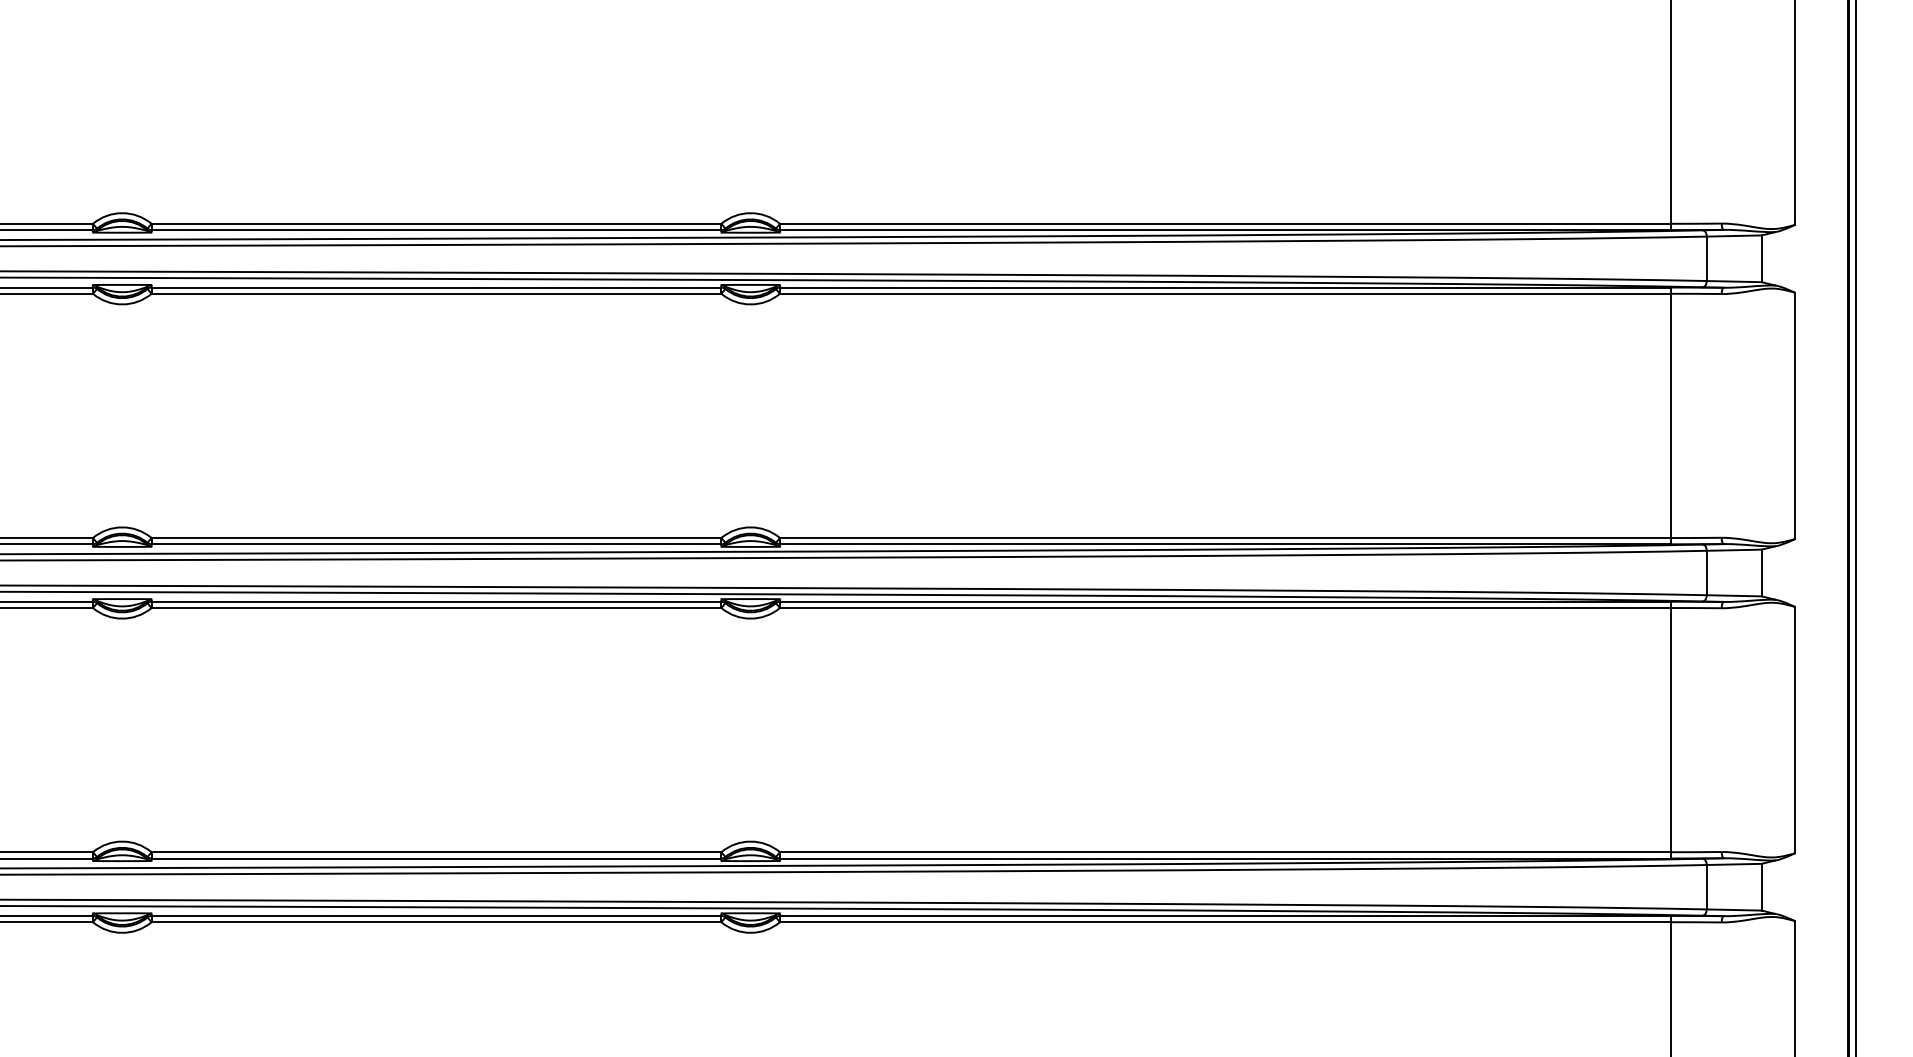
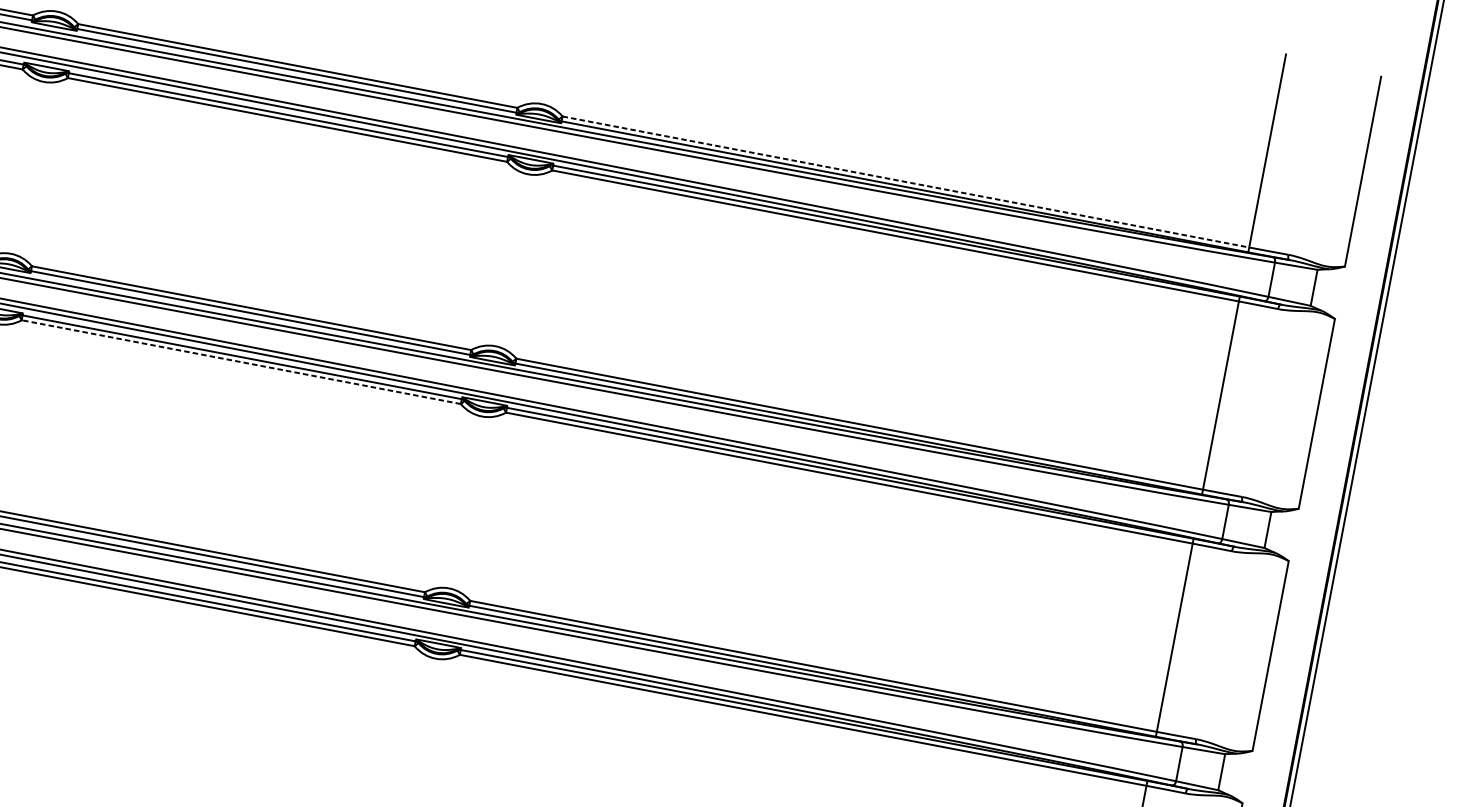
line: (1225, 223) -> (906, 181), solid -> dashed
line: (436, 608) -> (241, 362), solid -> dashed

